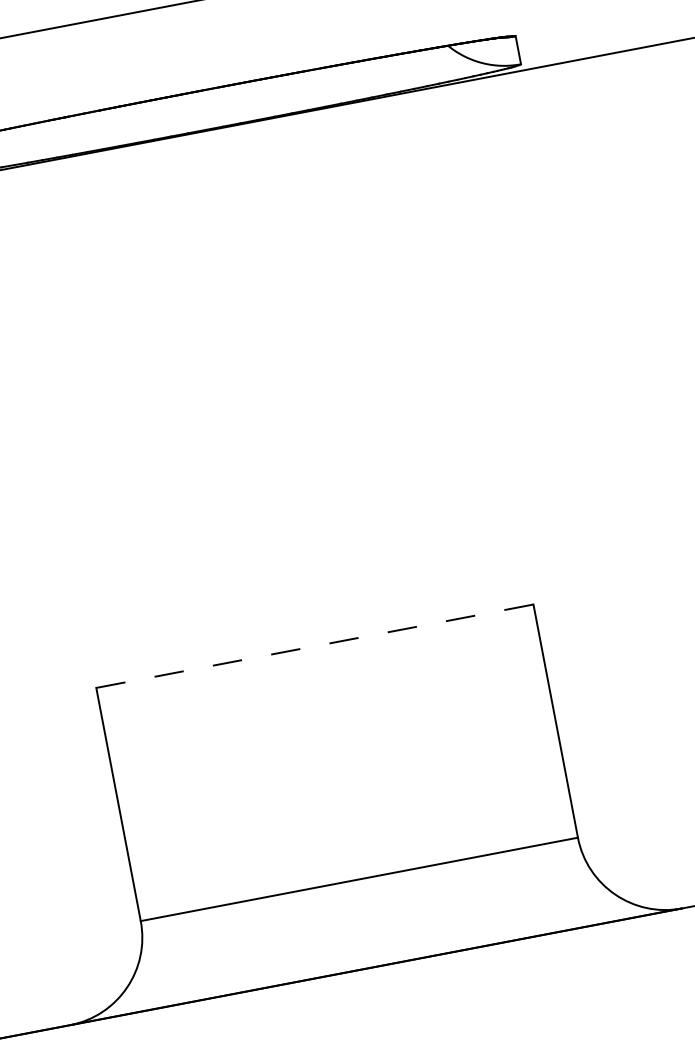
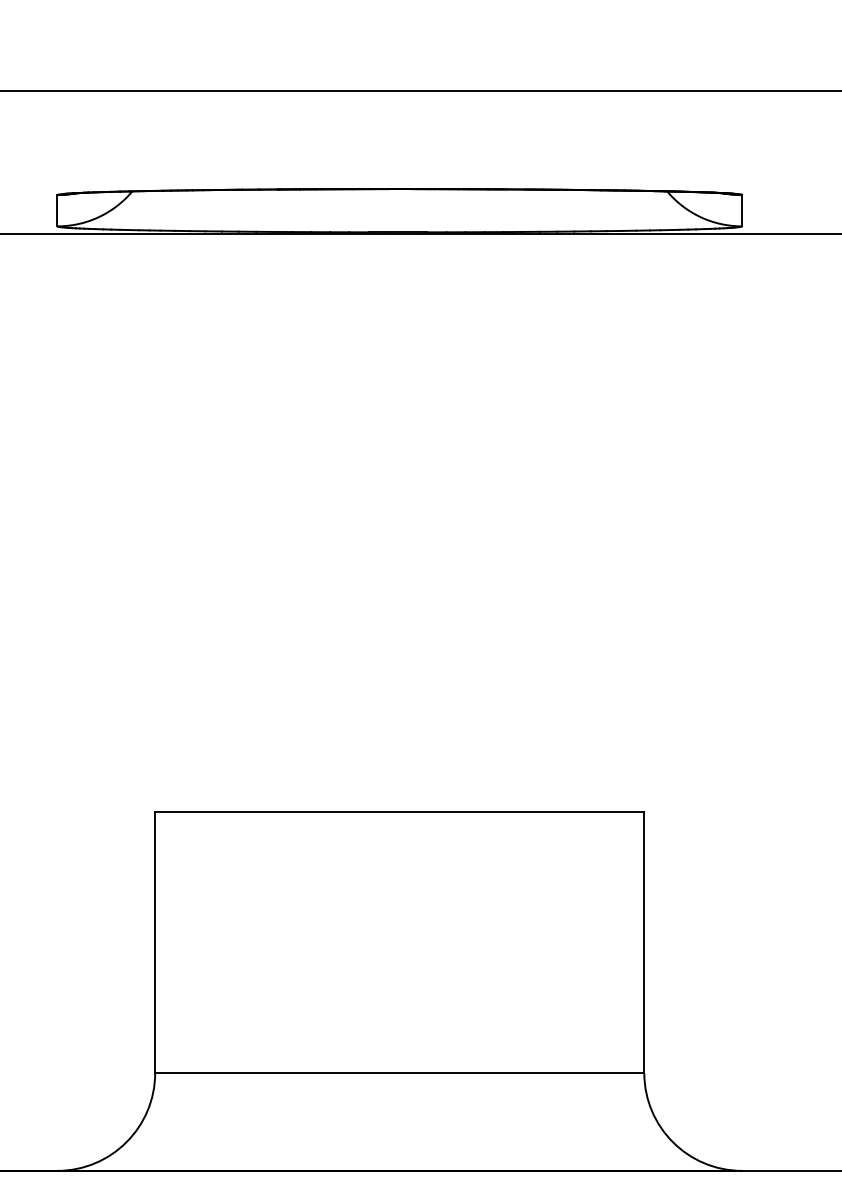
line: (314, 646) -> (399, 812), dashed -> solid

